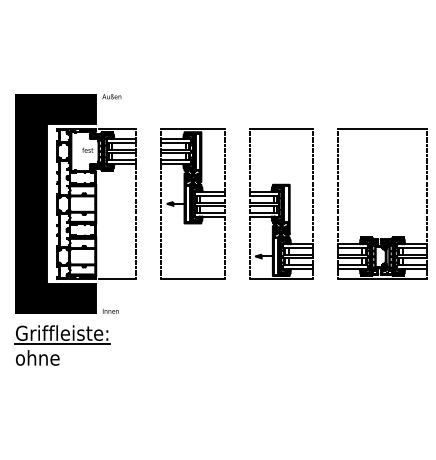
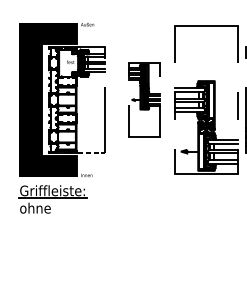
part: (192, 203) -> (144, 99), size x0.7
part: (281, 203) -> (206, 99), size x1.4
line: (117, 279) -> (91, 153), solid -> dashed

